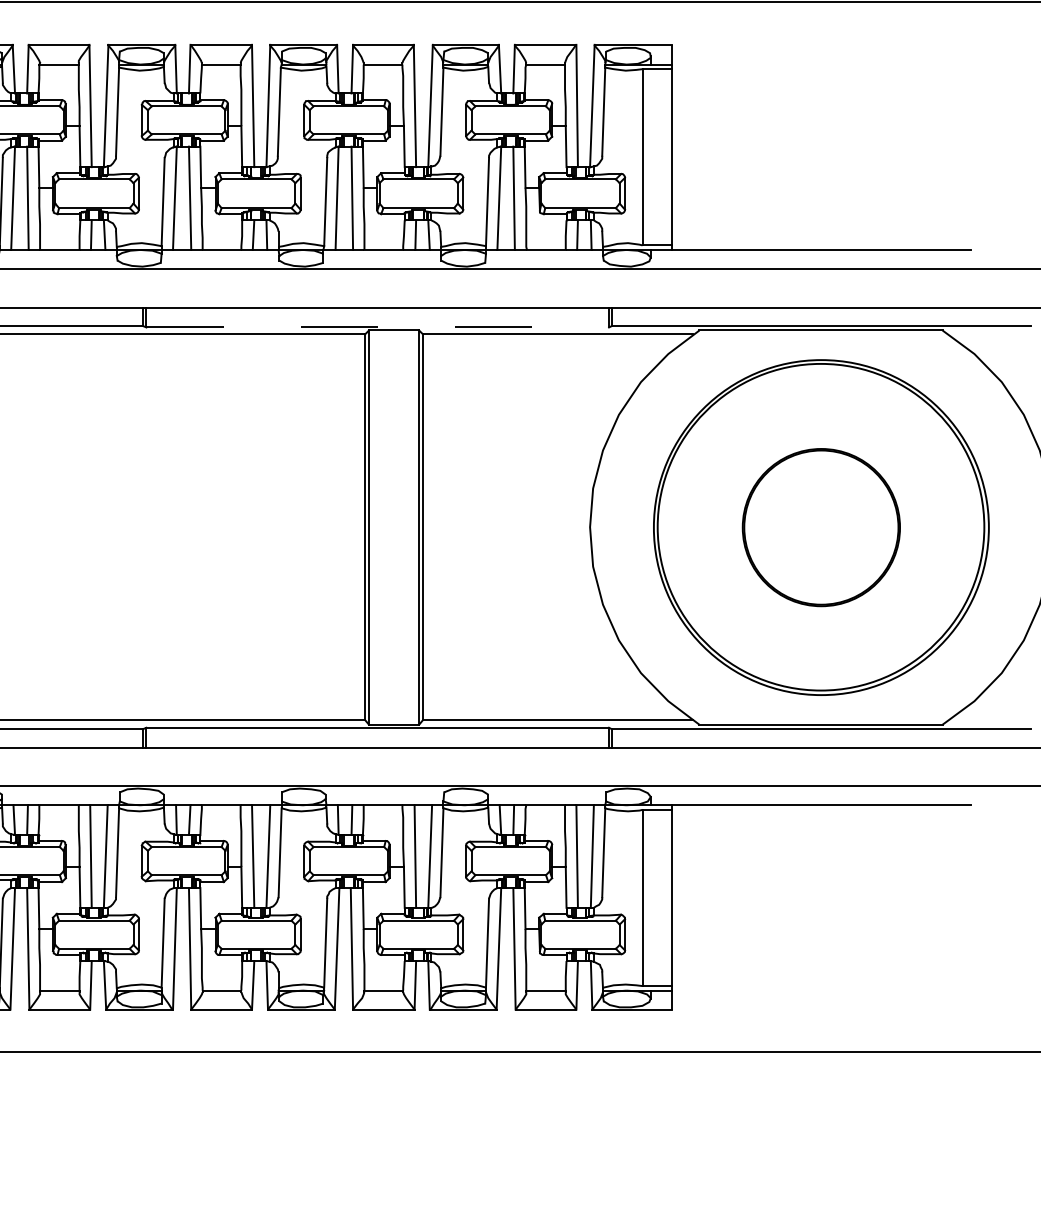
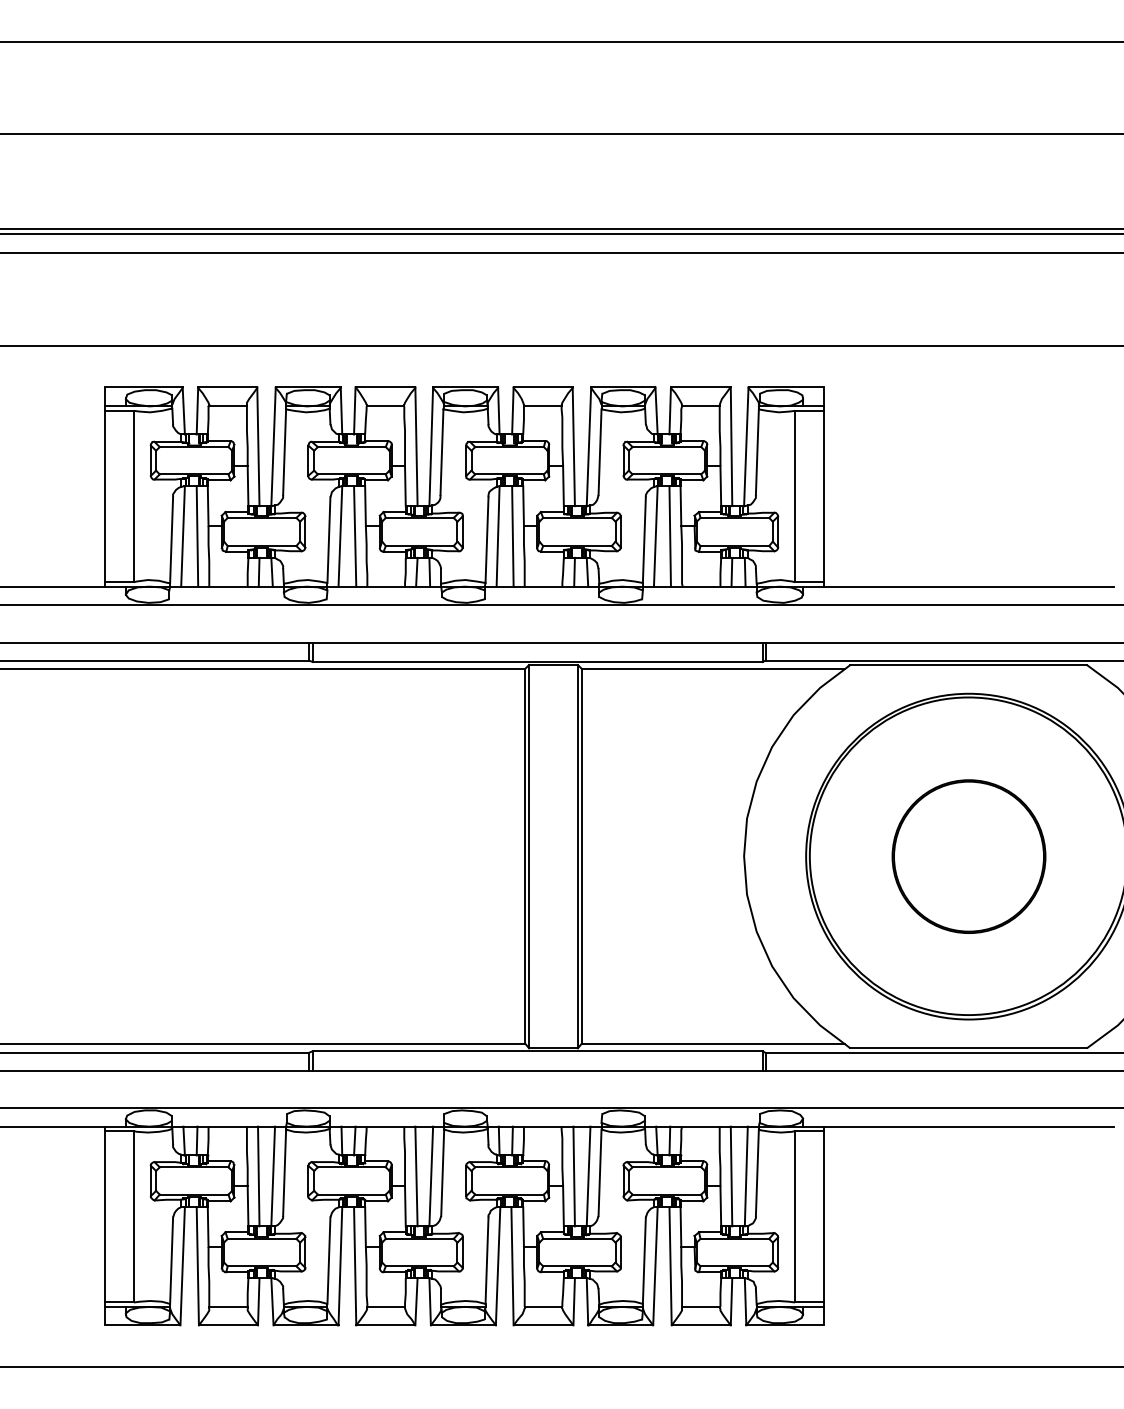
line: (377, 327) -> (537, 662), dashed -> solid

